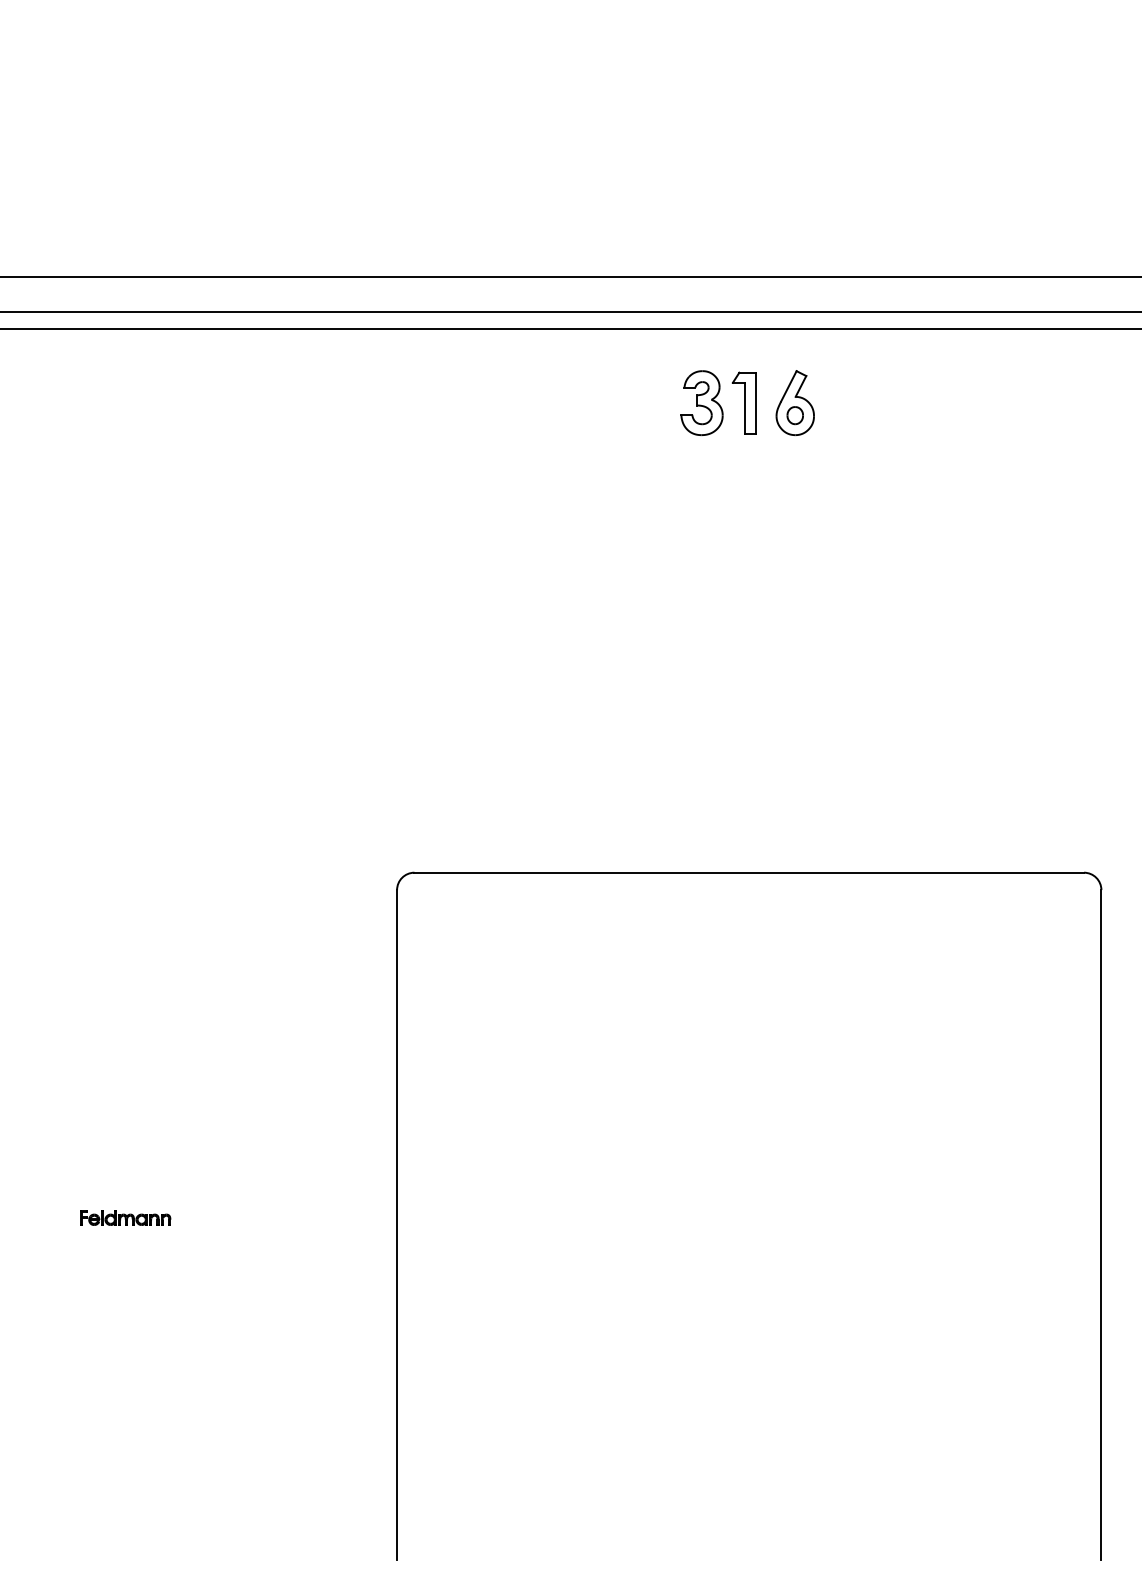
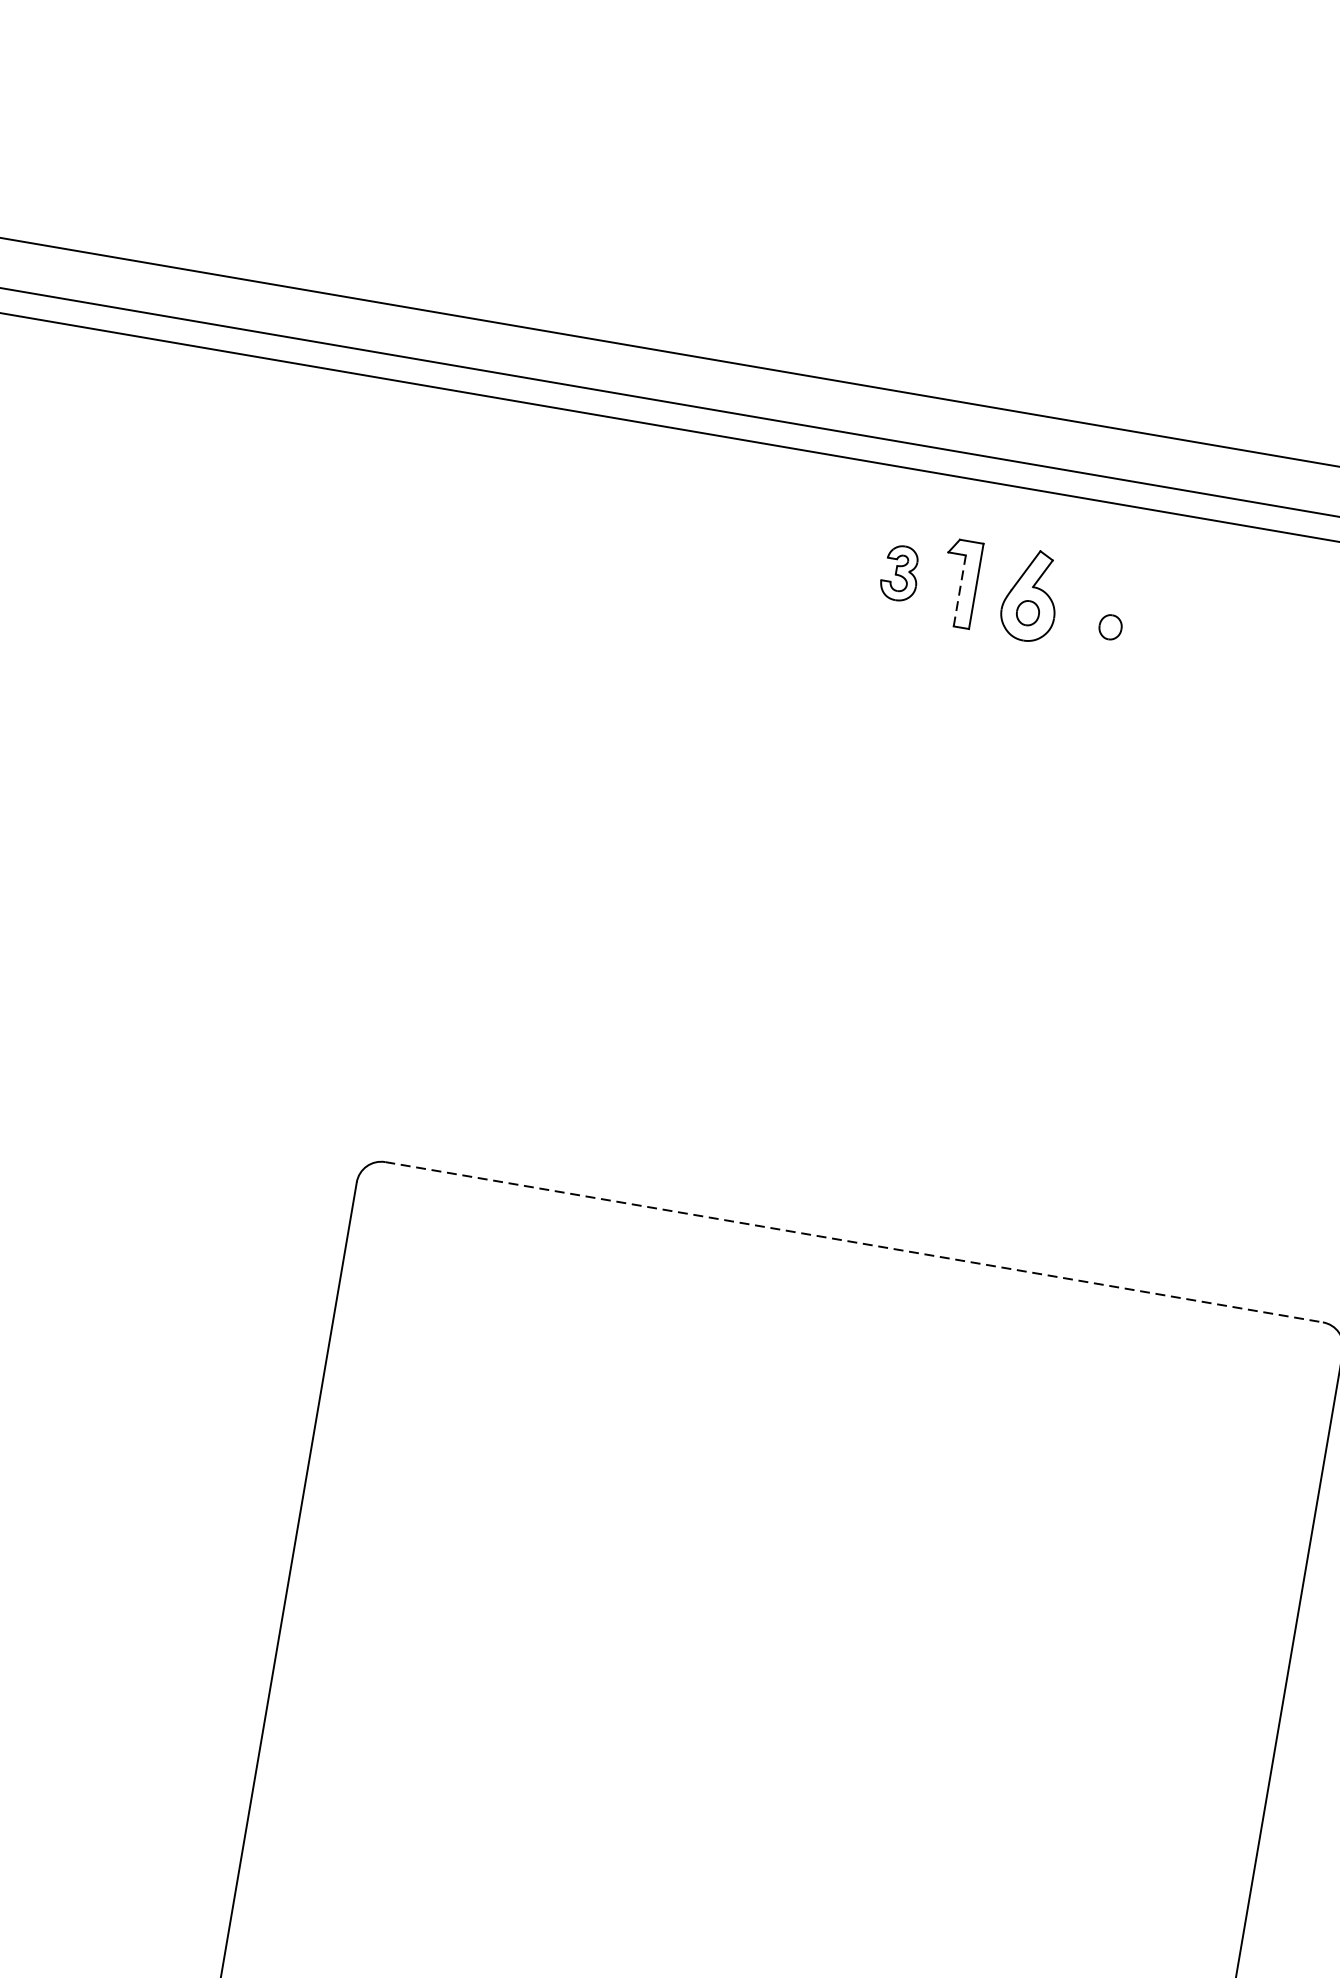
part: (701, 402) -> (899, 572), size x0.6
line: (745, 407) -> (960, 589), solid -> dashed
part: (853, 415) -> (1109, 626), added
line: (749, 872) -> (854, 1242), solid -> dashed

